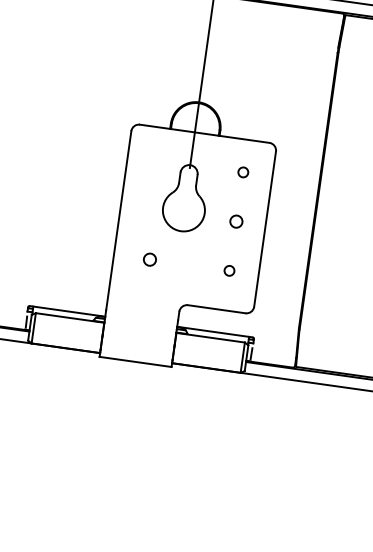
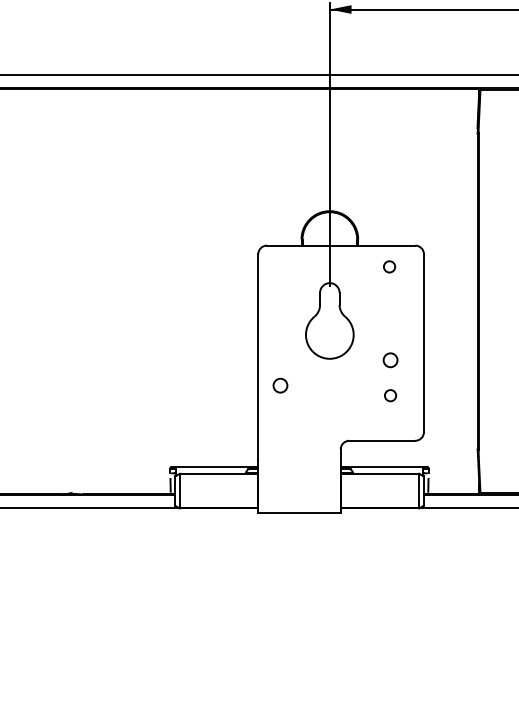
circle: (243, 172) -> (389, 266), moved
circle: (236, 221) -> (390, 360), moved
circle: (150, 259) -> (280, 385), moved

